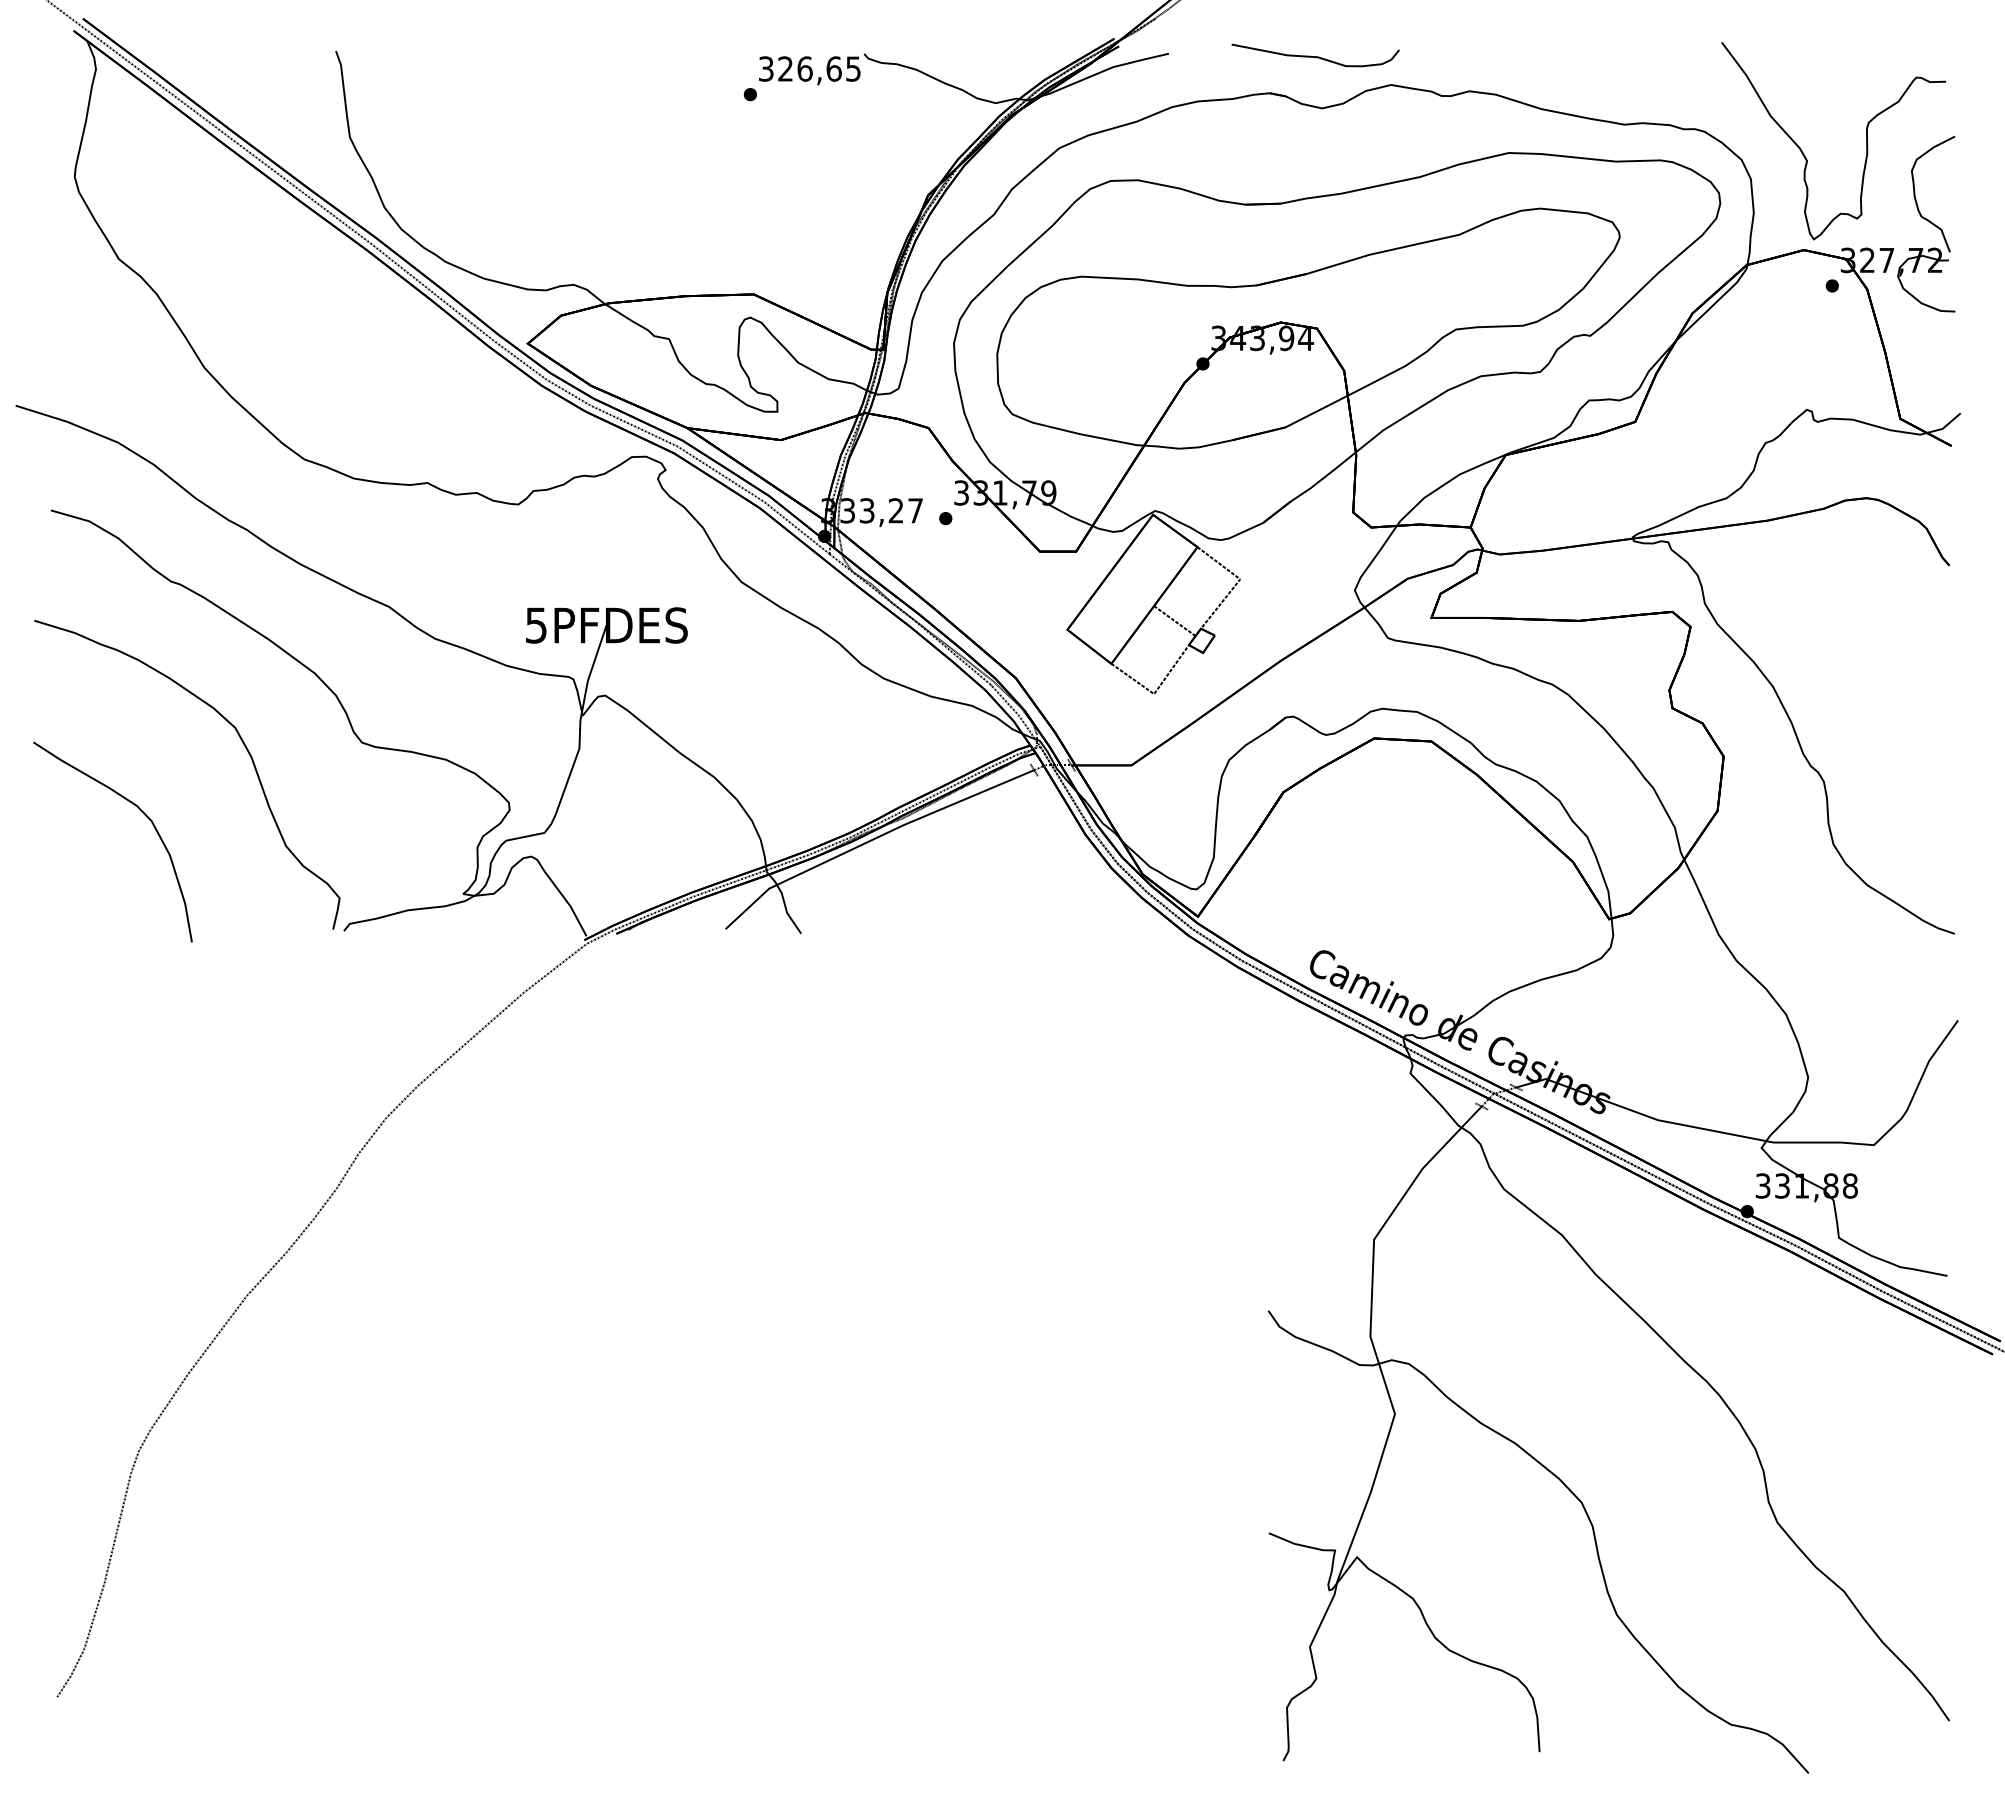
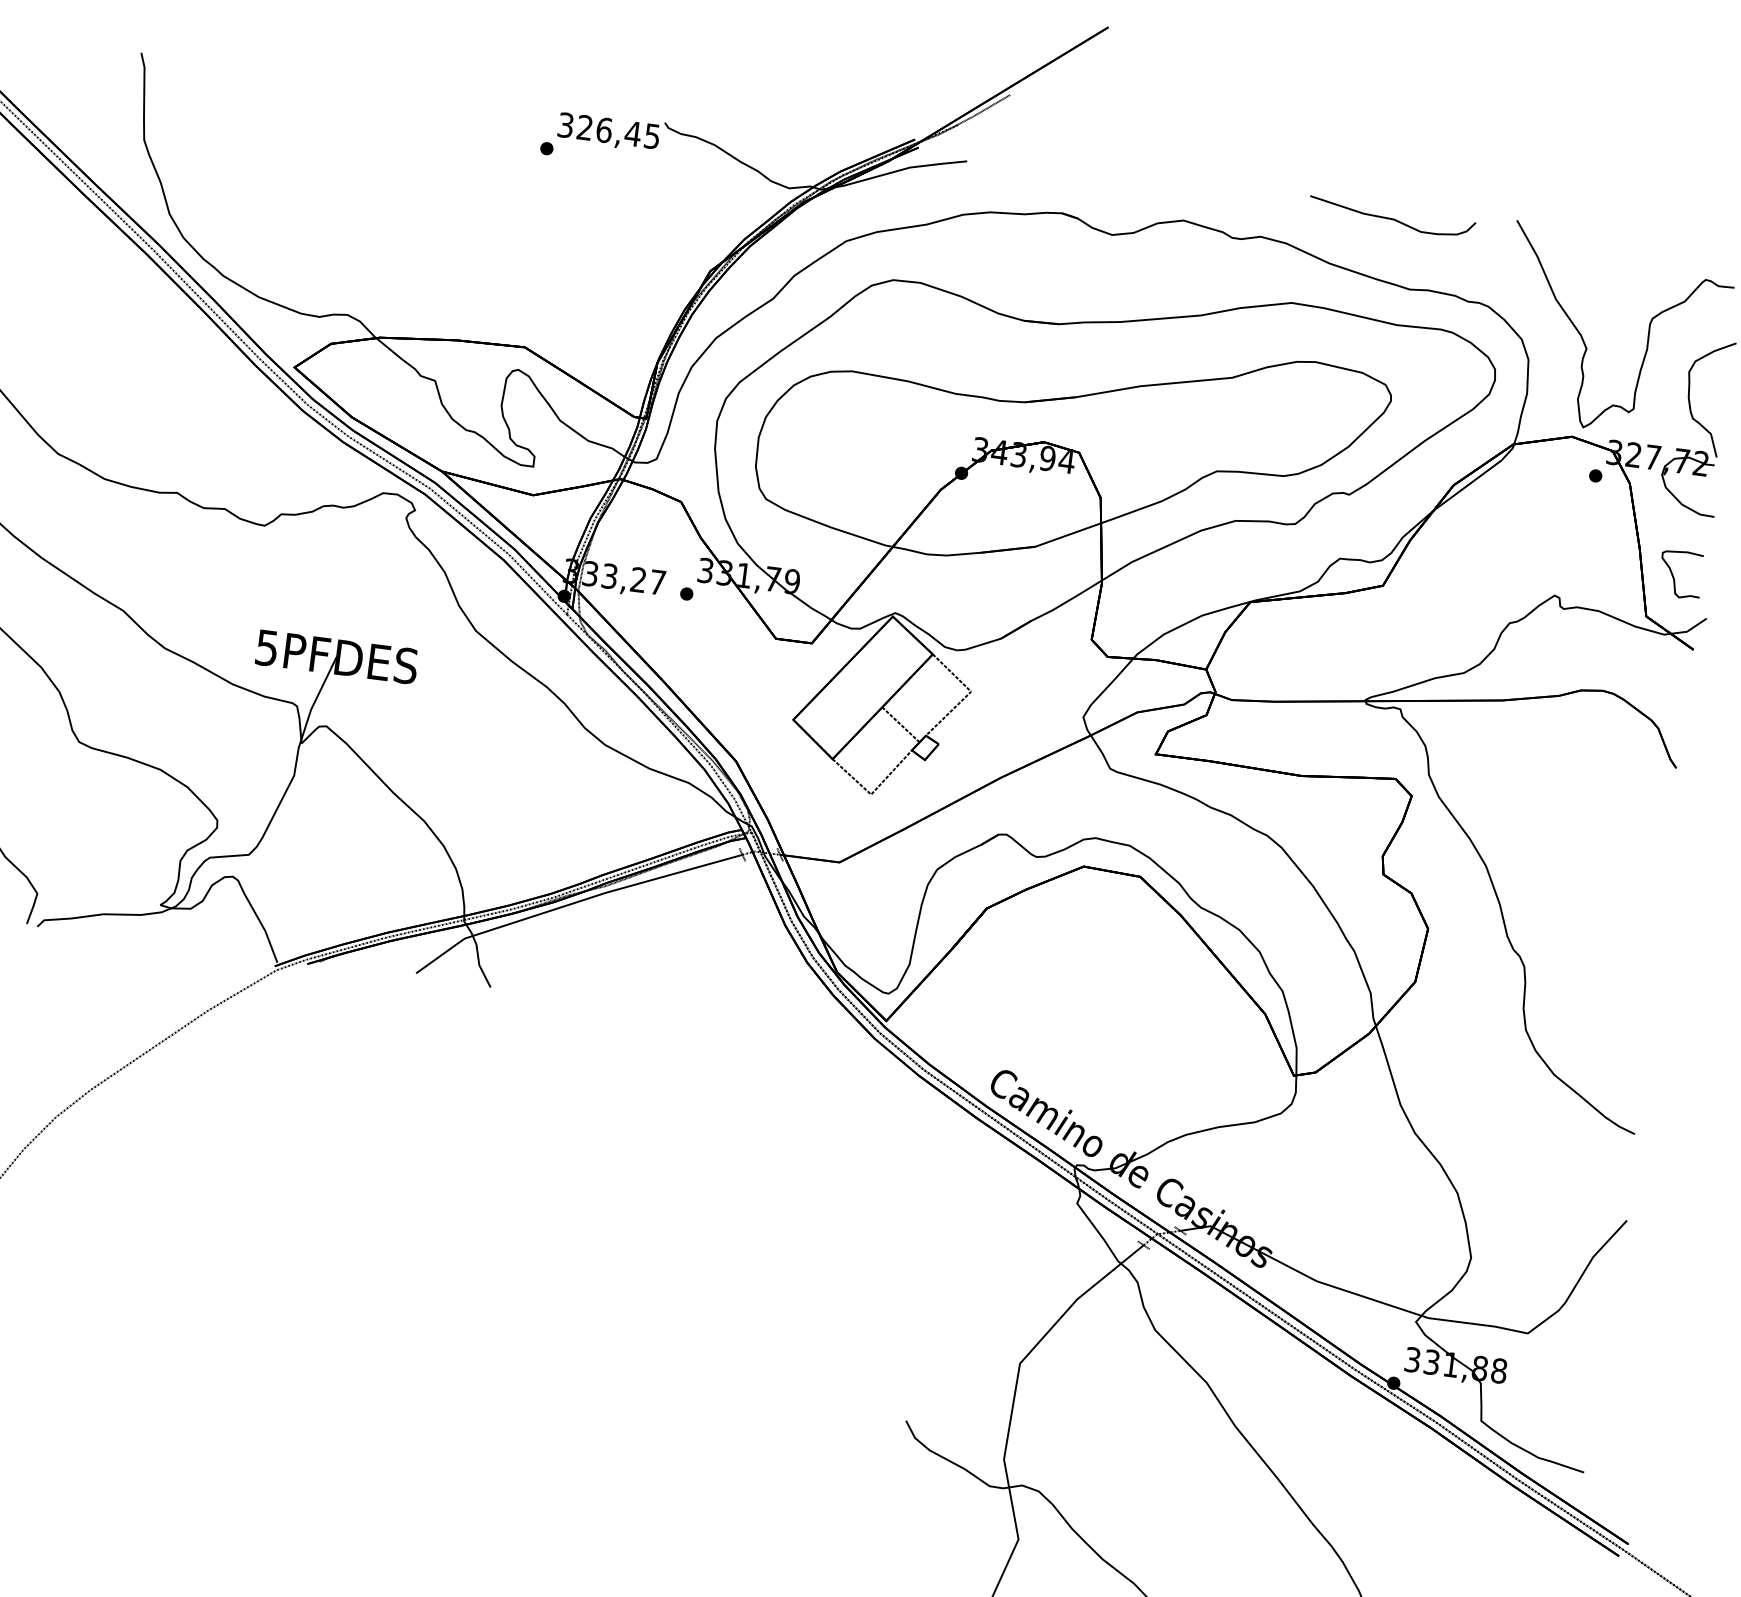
curve: (1315, 56) -> (1391, 218), moved
text: (834, 68) -> (633, 133), 326,65 -> 326,45
curve: (1922, 374) -> (1673, 575), added

